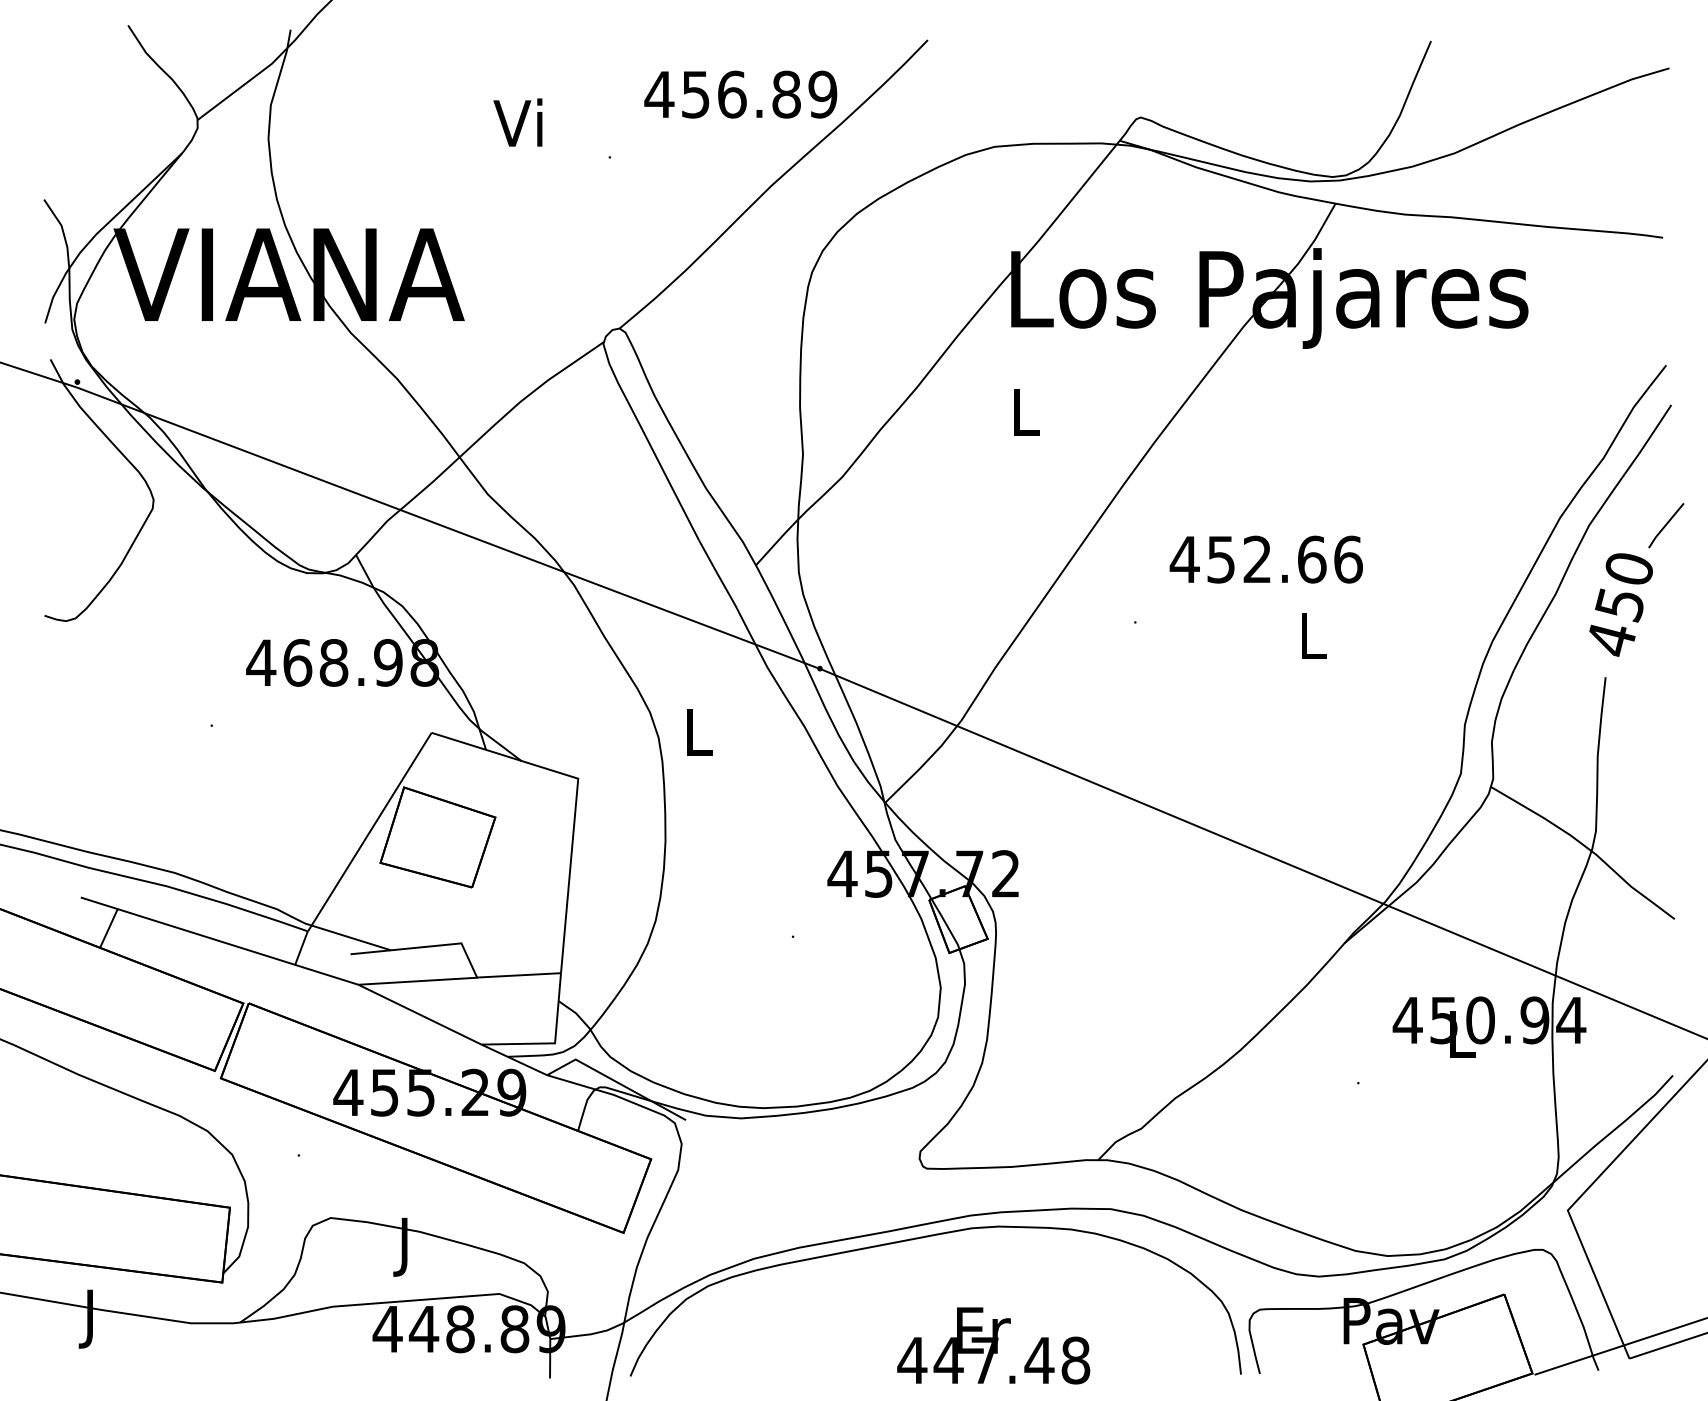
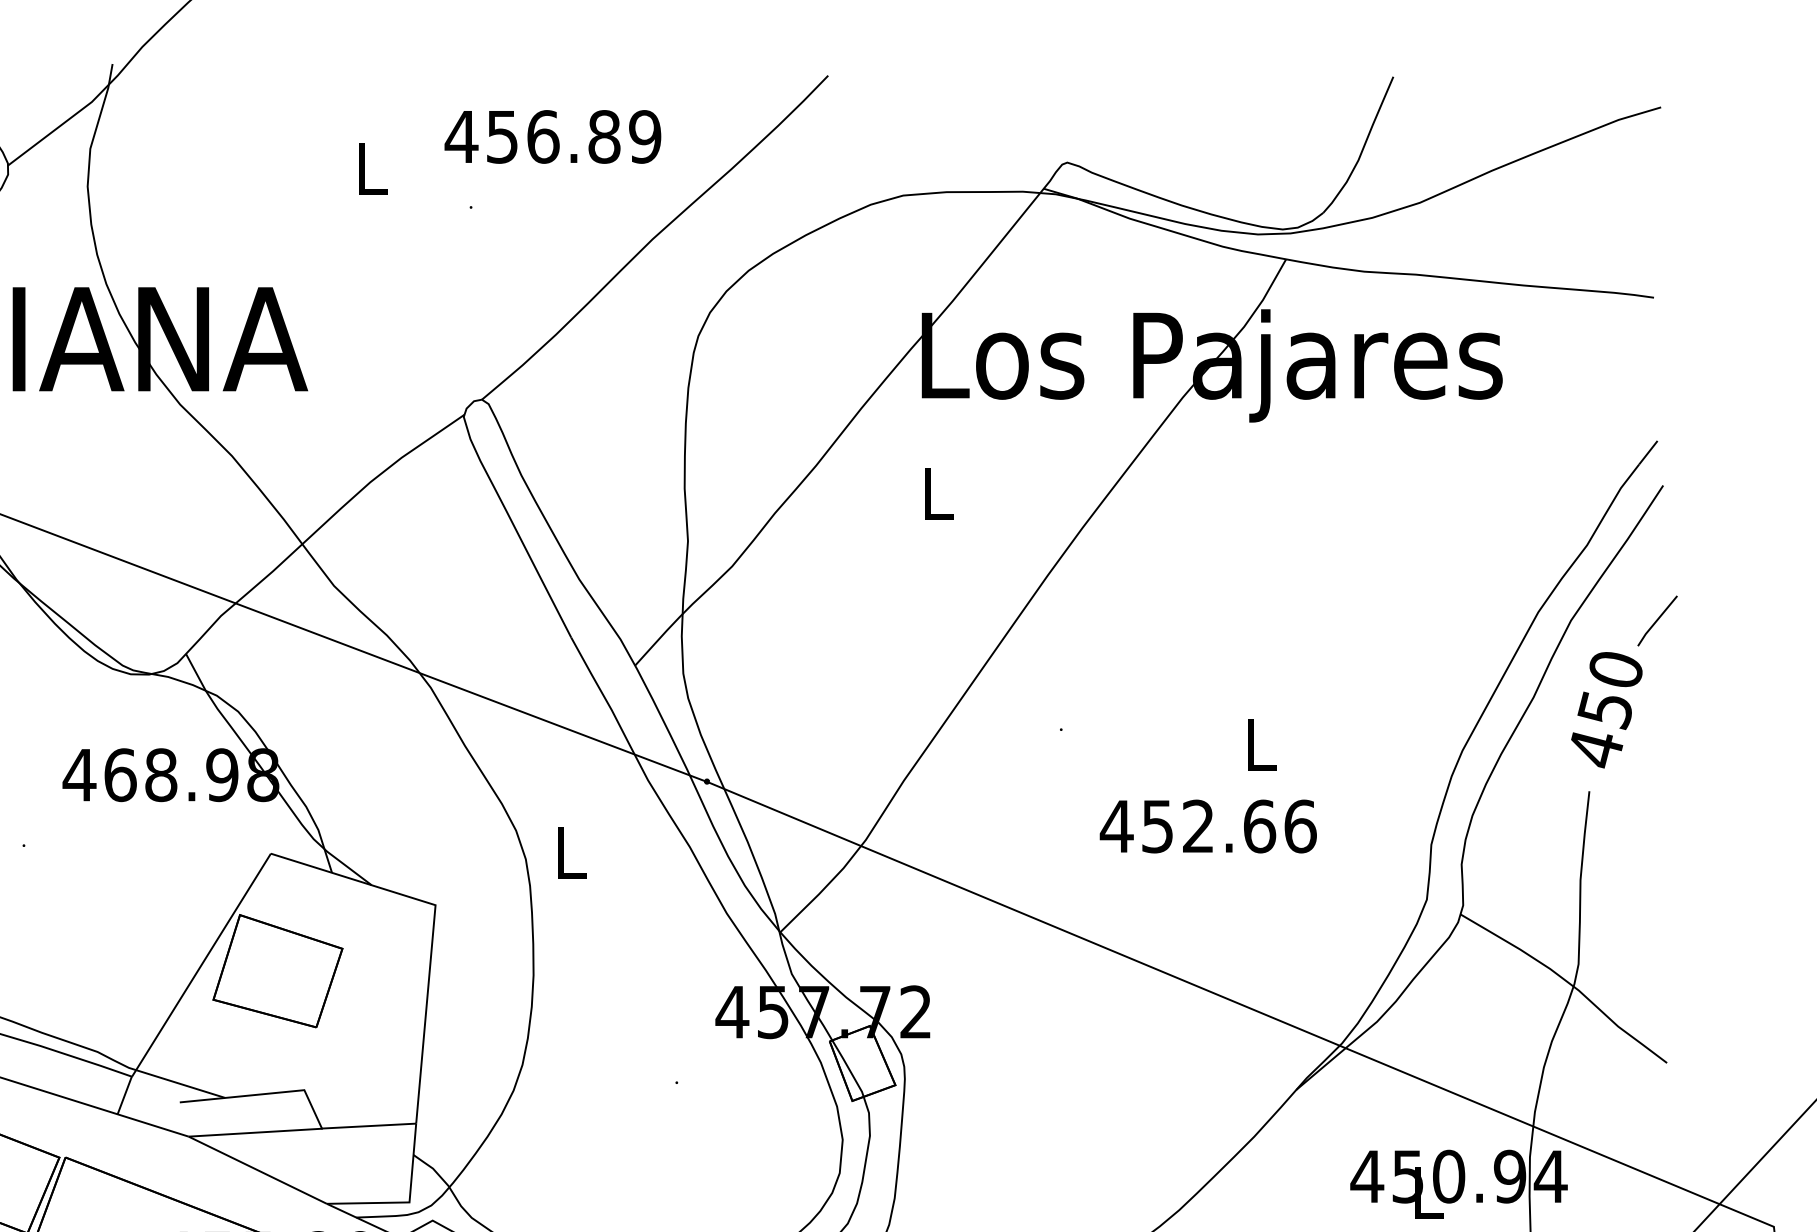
text: (740, 94) -> (552, 136), moved
text: (517, 122) -> (367, 168), Vi -> L
text: (1265, 559) -> (1207, 826), moved

